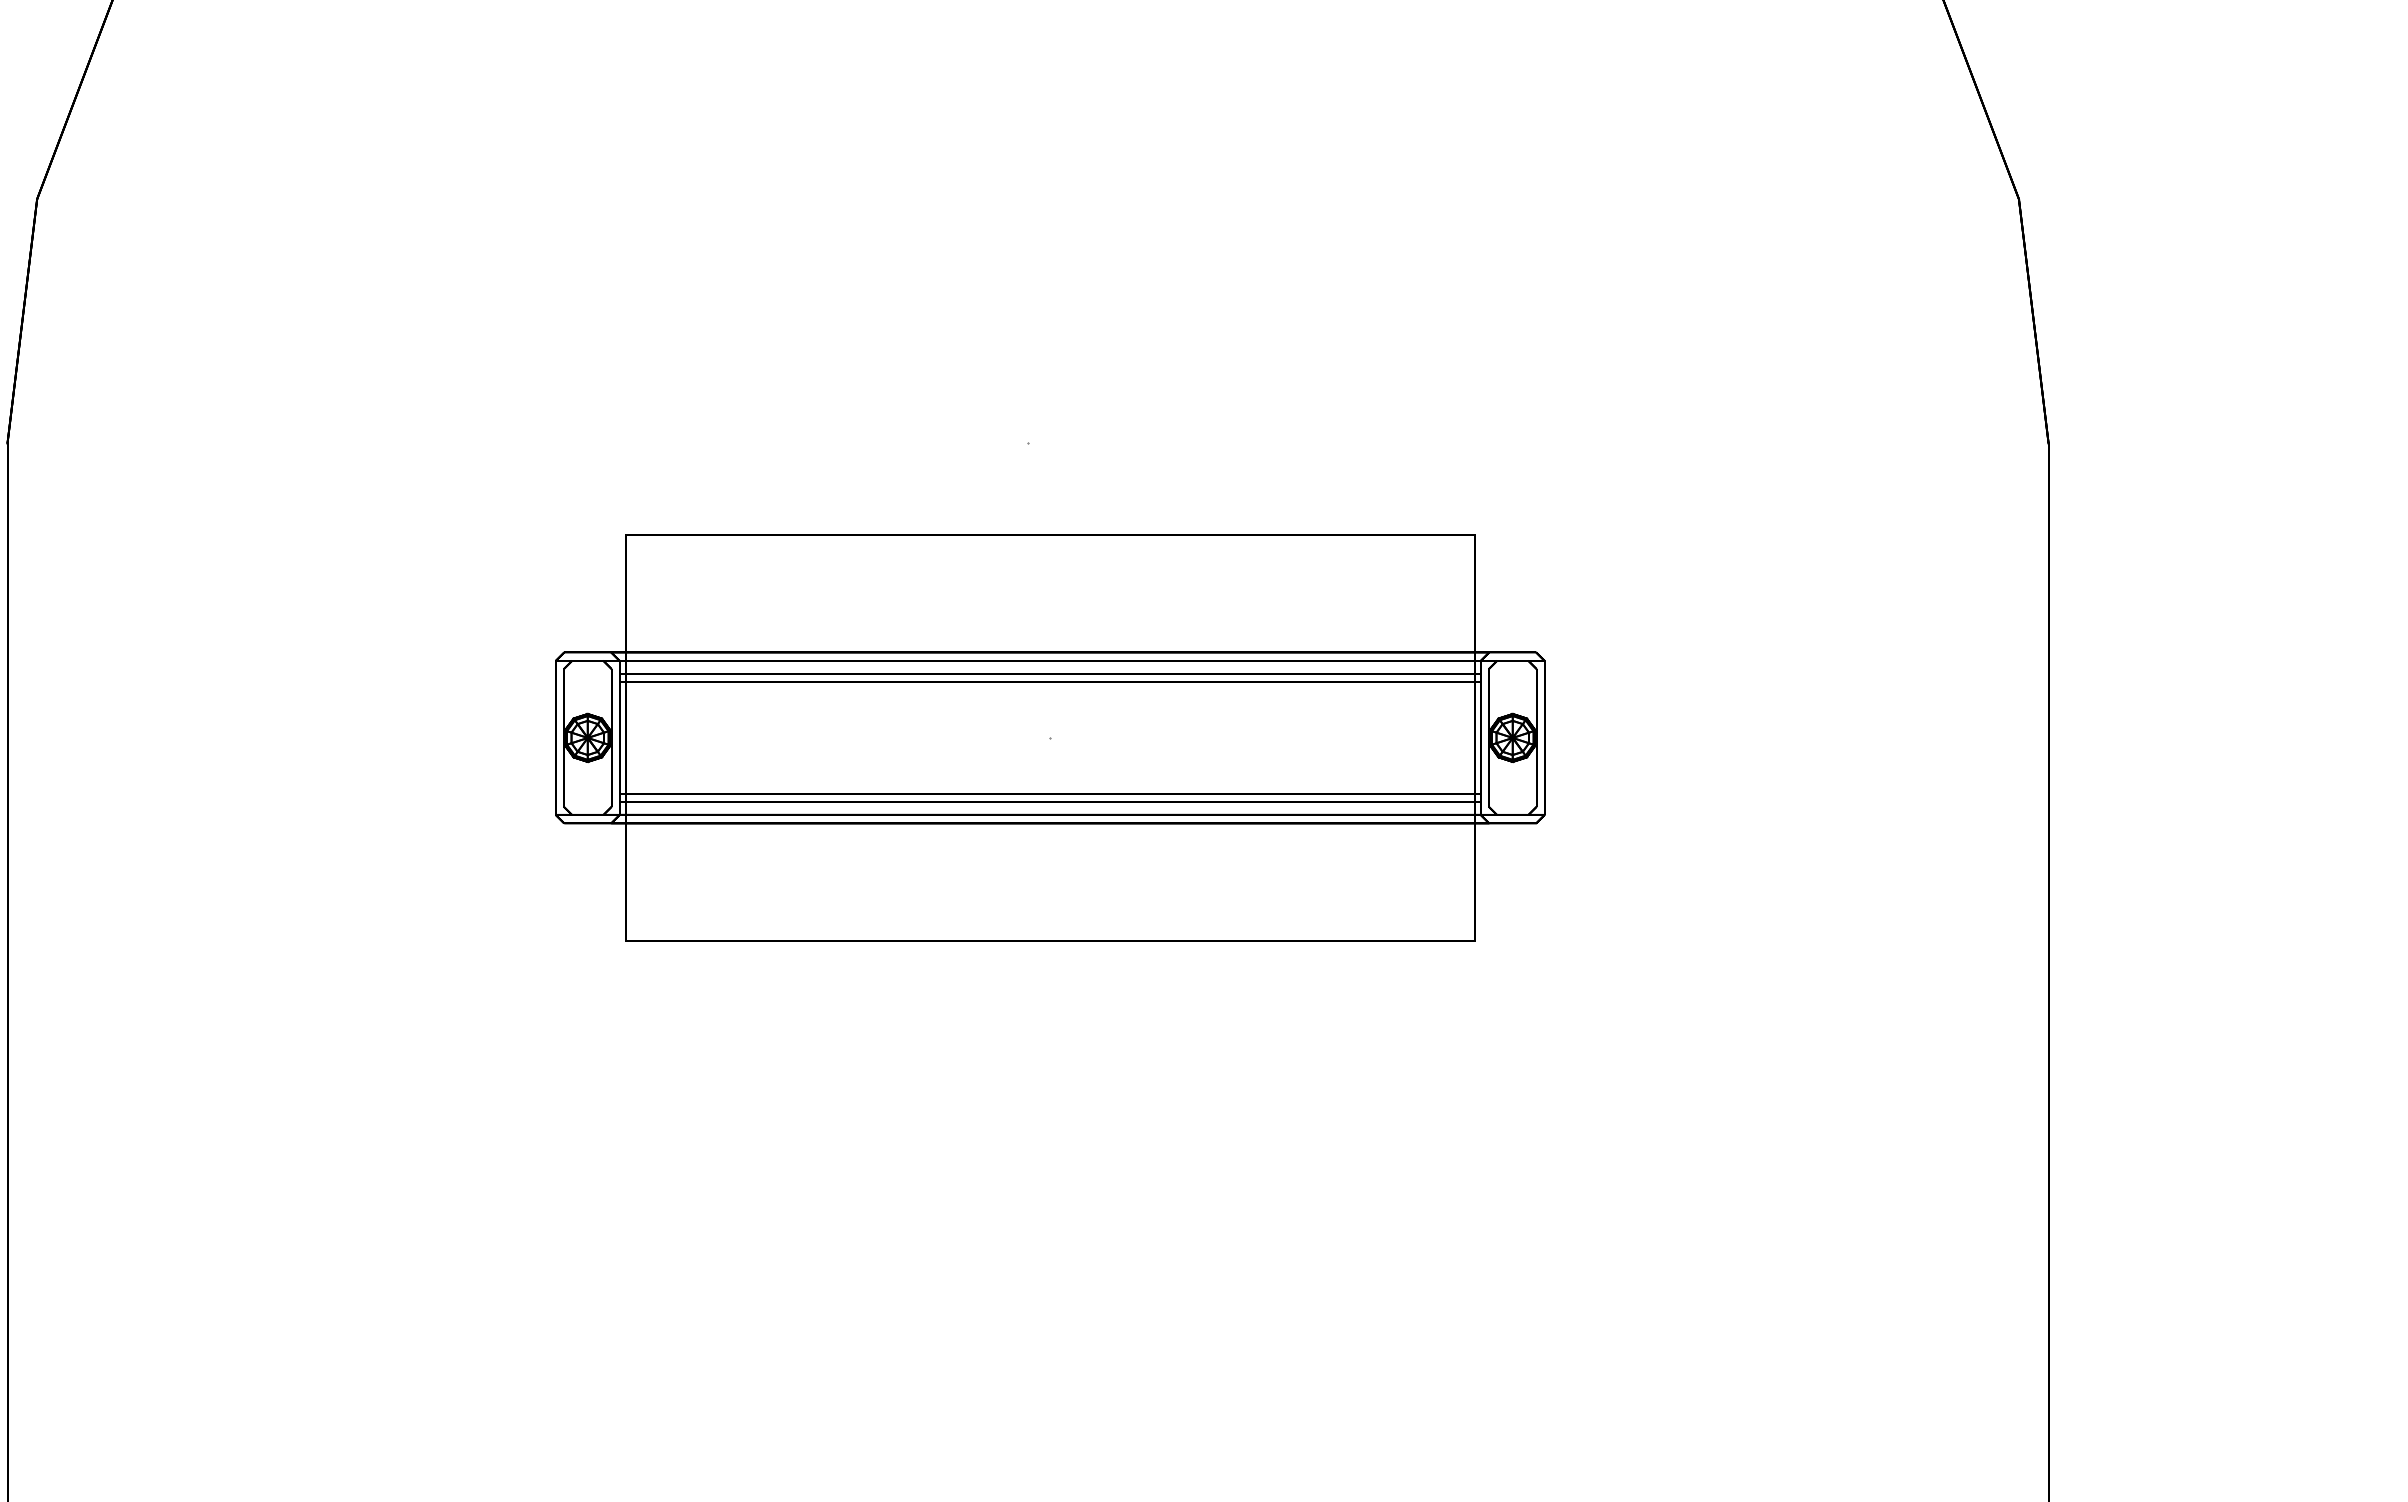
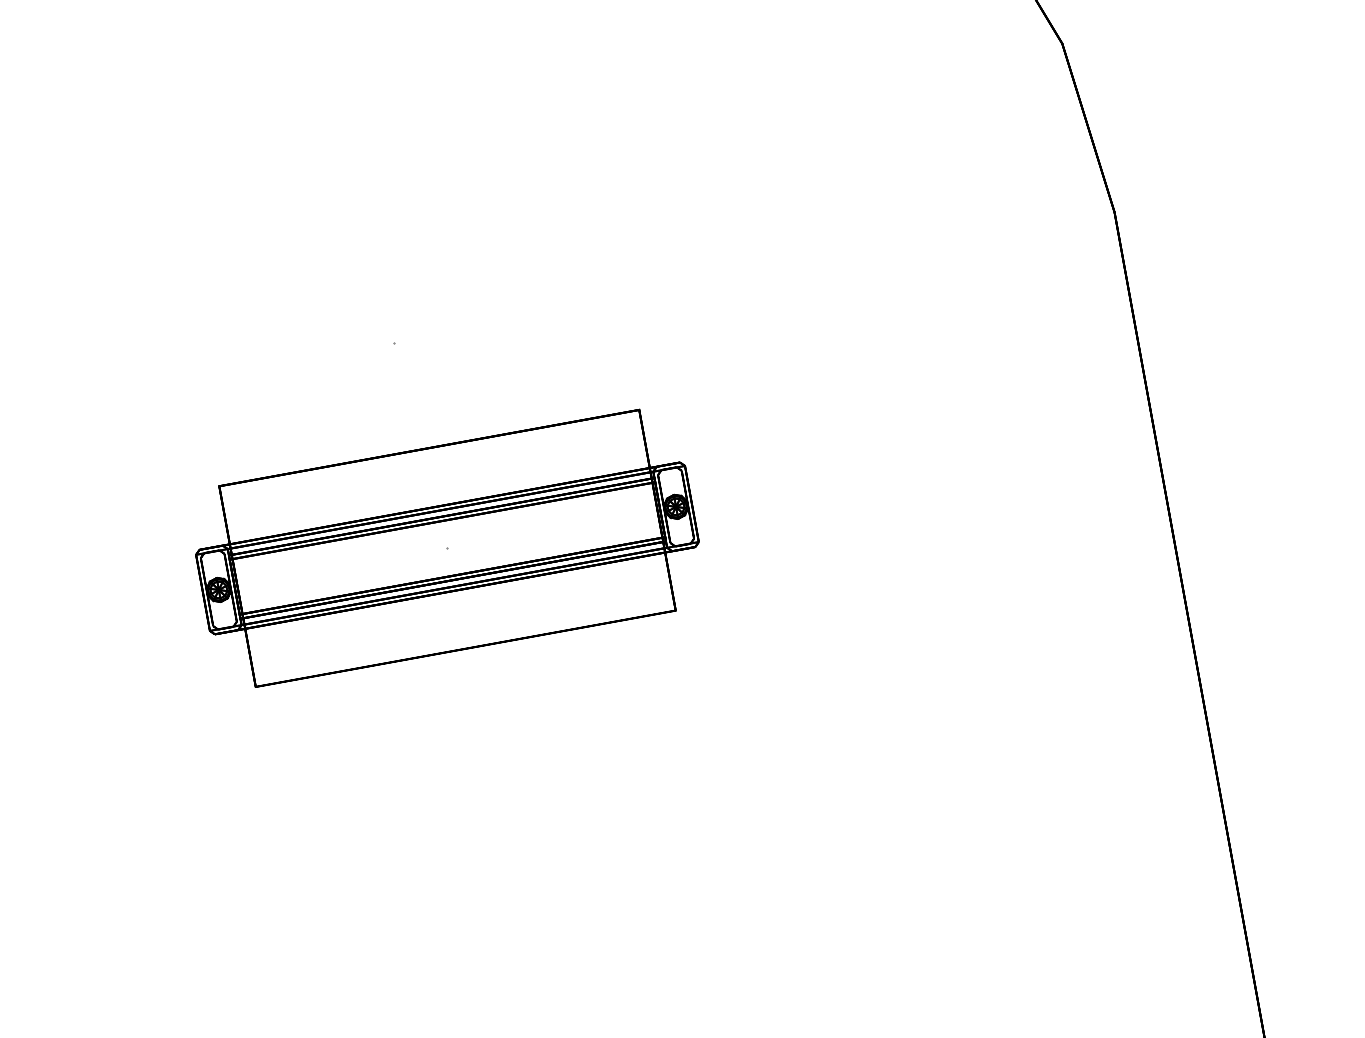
part: (1050, 737) -> (447, 548), size x0.7

